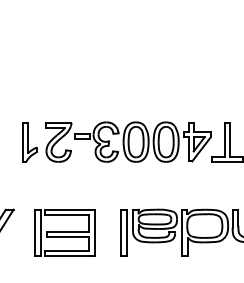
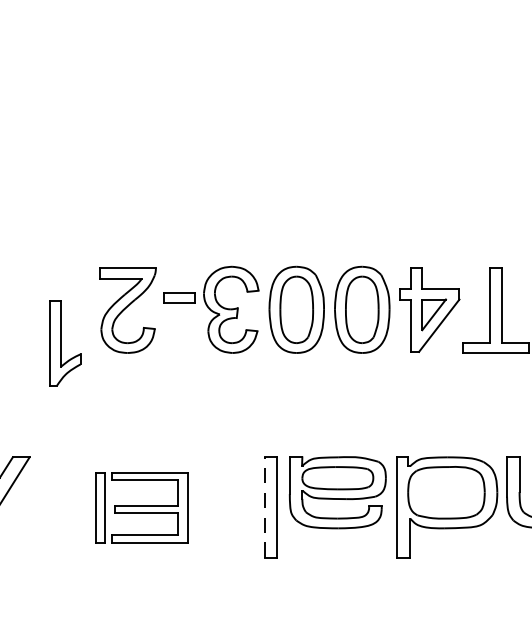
part: (29, 142) -> (64, 343), moved
part: (64, 232) -> (140, 506), size x0.7
line: (121, 232) -> (264, 506), solid -> dashed

